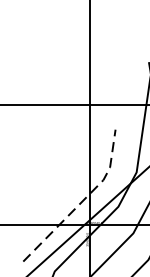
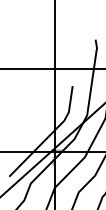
line: (83, 200) -> (50, 134), dashed -> solid

